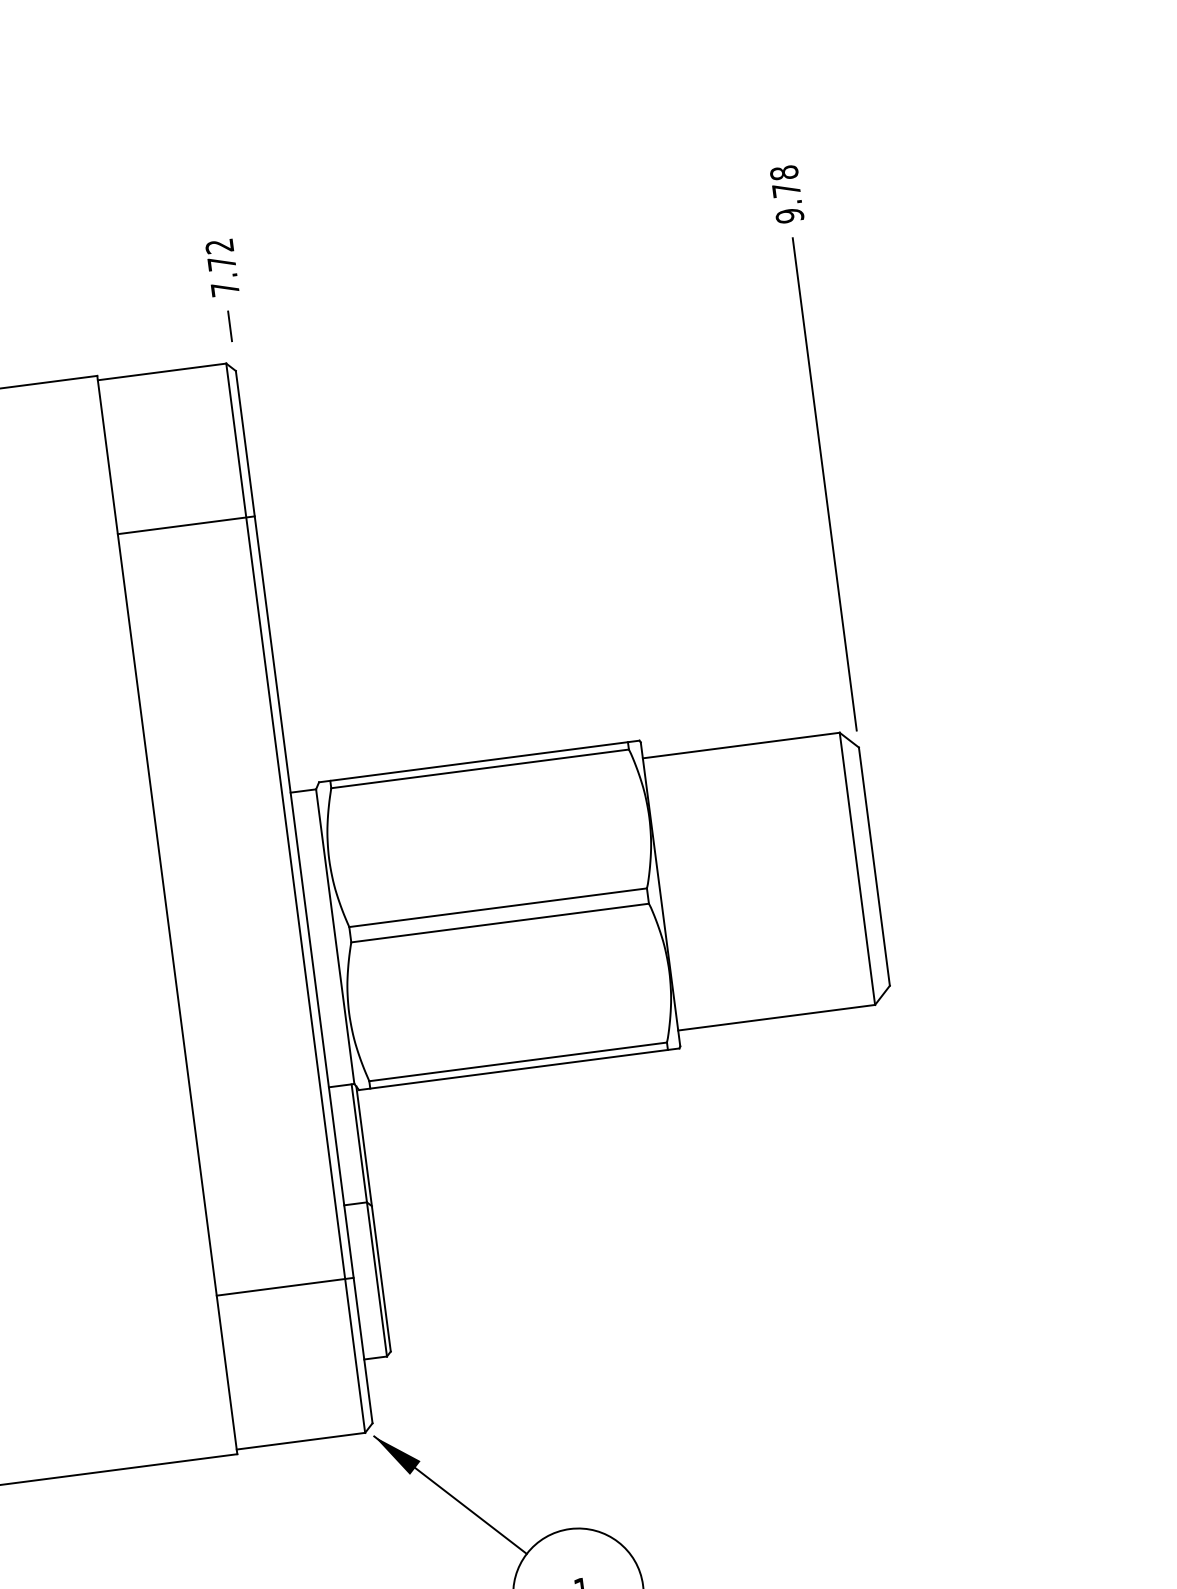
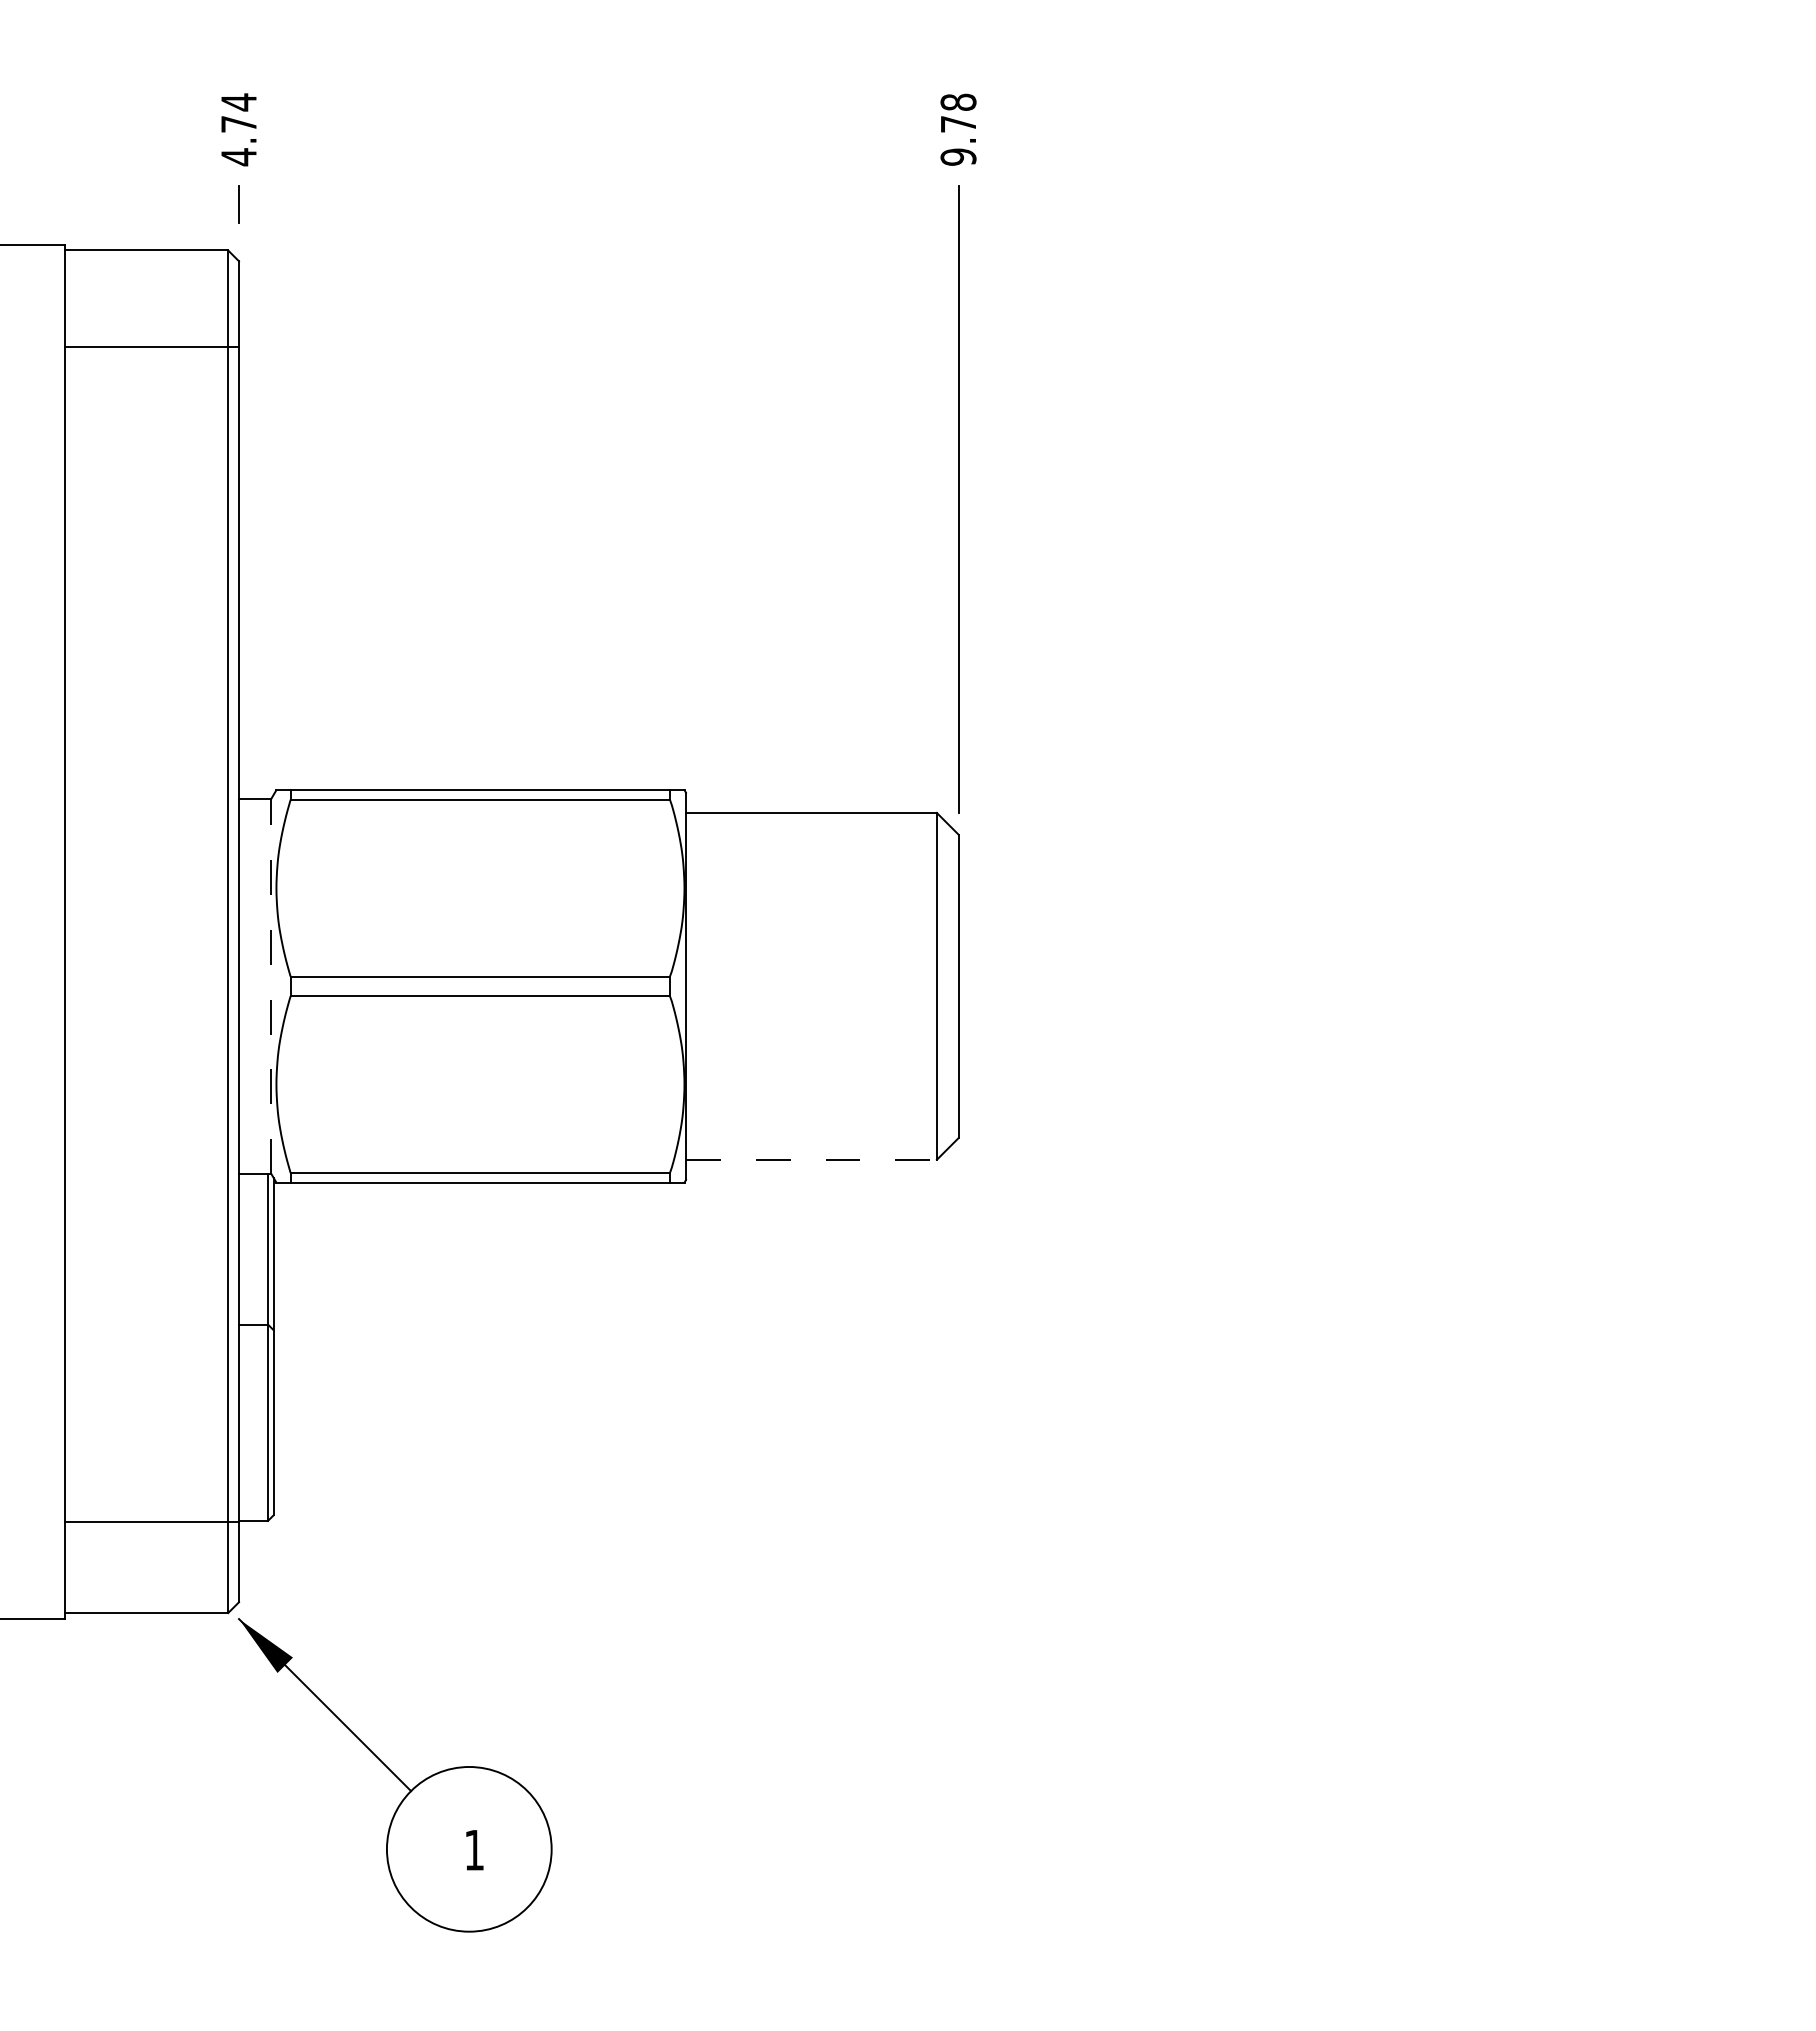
text: (222, 267) -> (238, 129), 7.72 -> 4.74
line: (186, 525) -> (151, 346), moved
line: (335, 936) -> (271, 986), solid -> dashed
line: (776, 1017) -> (811, 1159), solid -> dashed
line: (284, 1286) -> (151, 1521), moved

